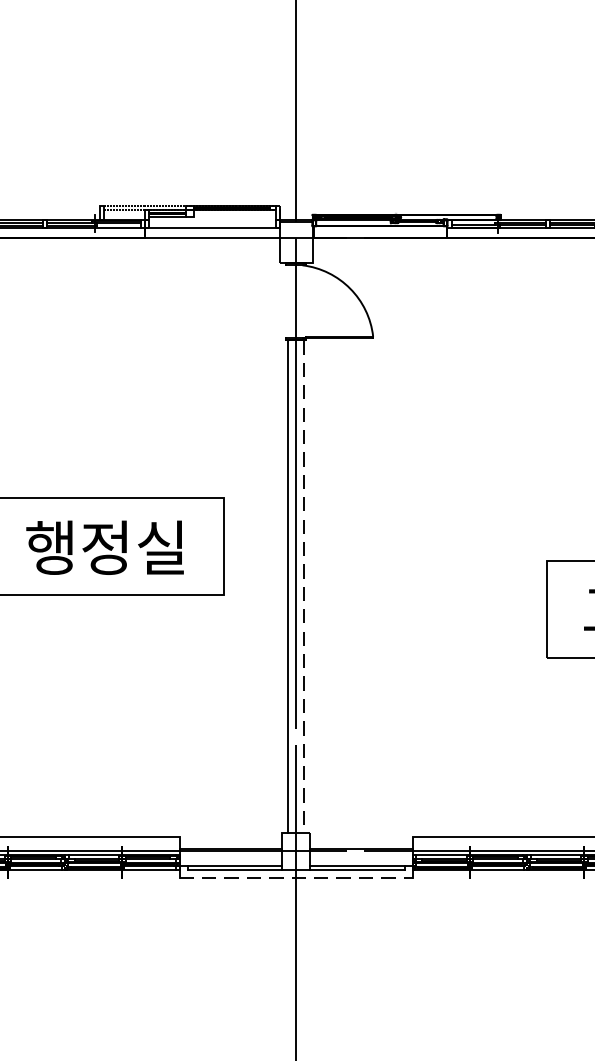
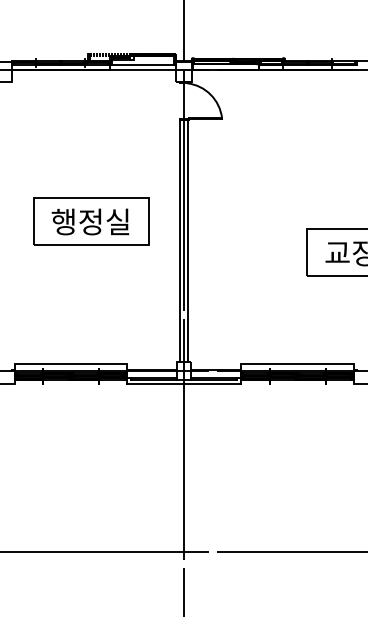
line: (304, 587) -> (188, 241), dashed -> solid
line: (296, 878) -> (184, 384), dashed -> solid

